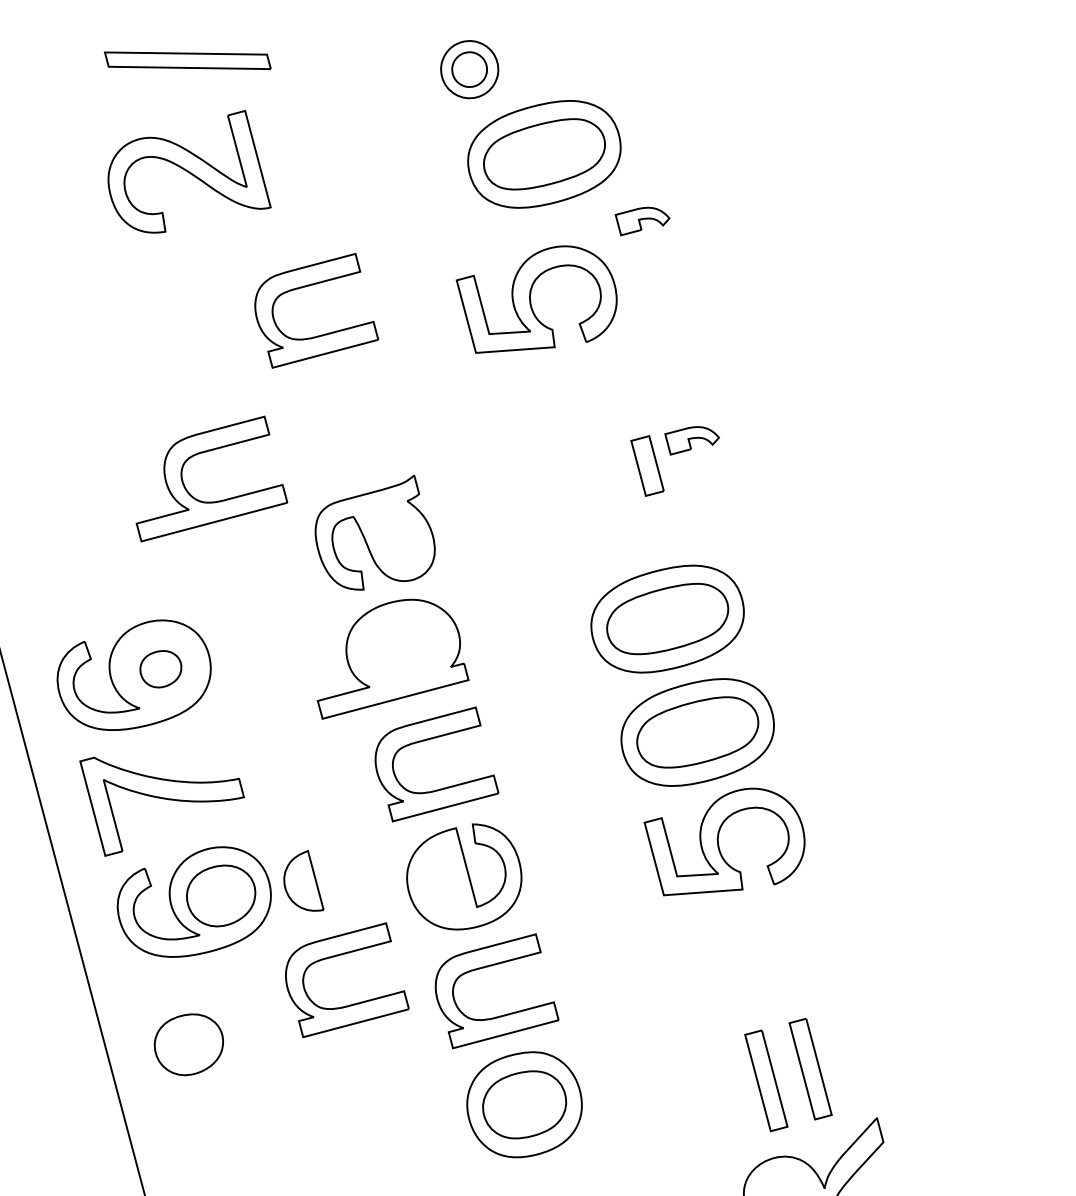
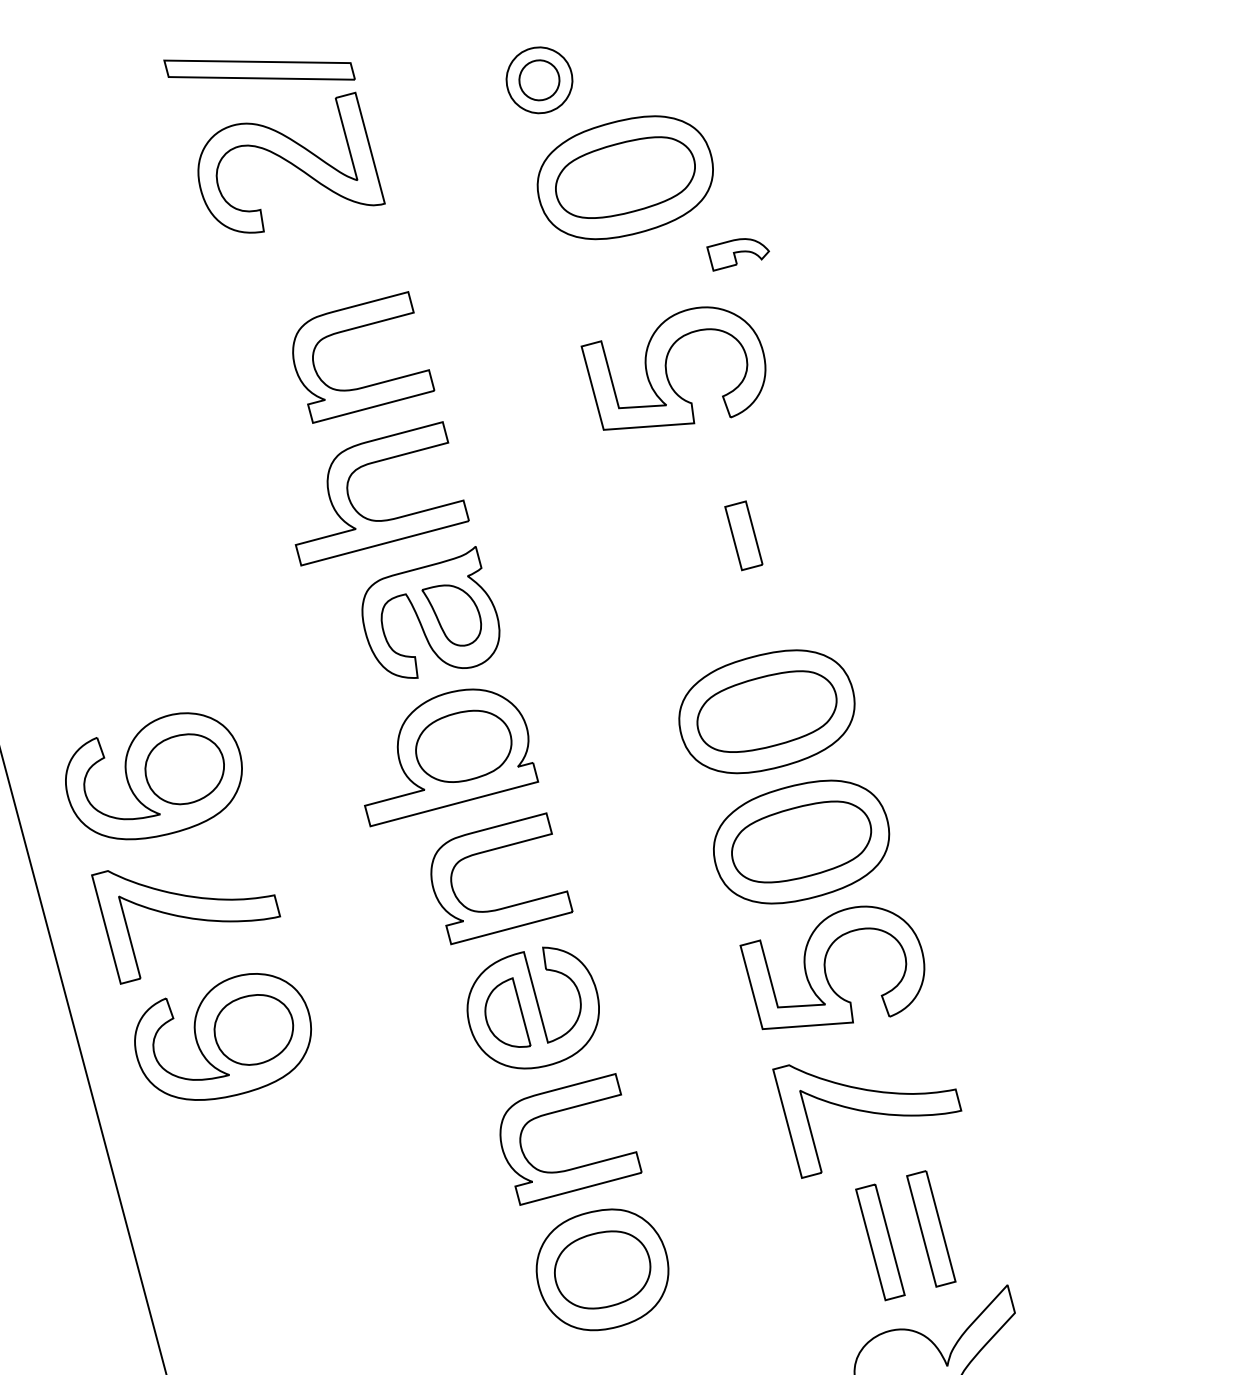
part: (187, 60) -> (259, 69), moved
part: (189, 171) -> (291, 162), moved
part: (531, 302) -> (667, 371), moved
part: (691, 440) -> (794, 506), removed
part: (212, 501) -> (382, 519), moved
part: (393, 535) -> (451, 615), added
part: (403, 648) -> (463, 745), added
part: (160, 669) -> (184, 769), size x1.67
part: (303, 880) -> (507, 1012), moved
part: (757, 968) -> (870, 1113), added
part: (353, 1003) -> (406, 1153), removed
part: (188, 1044) -> (216, 1200), removed

